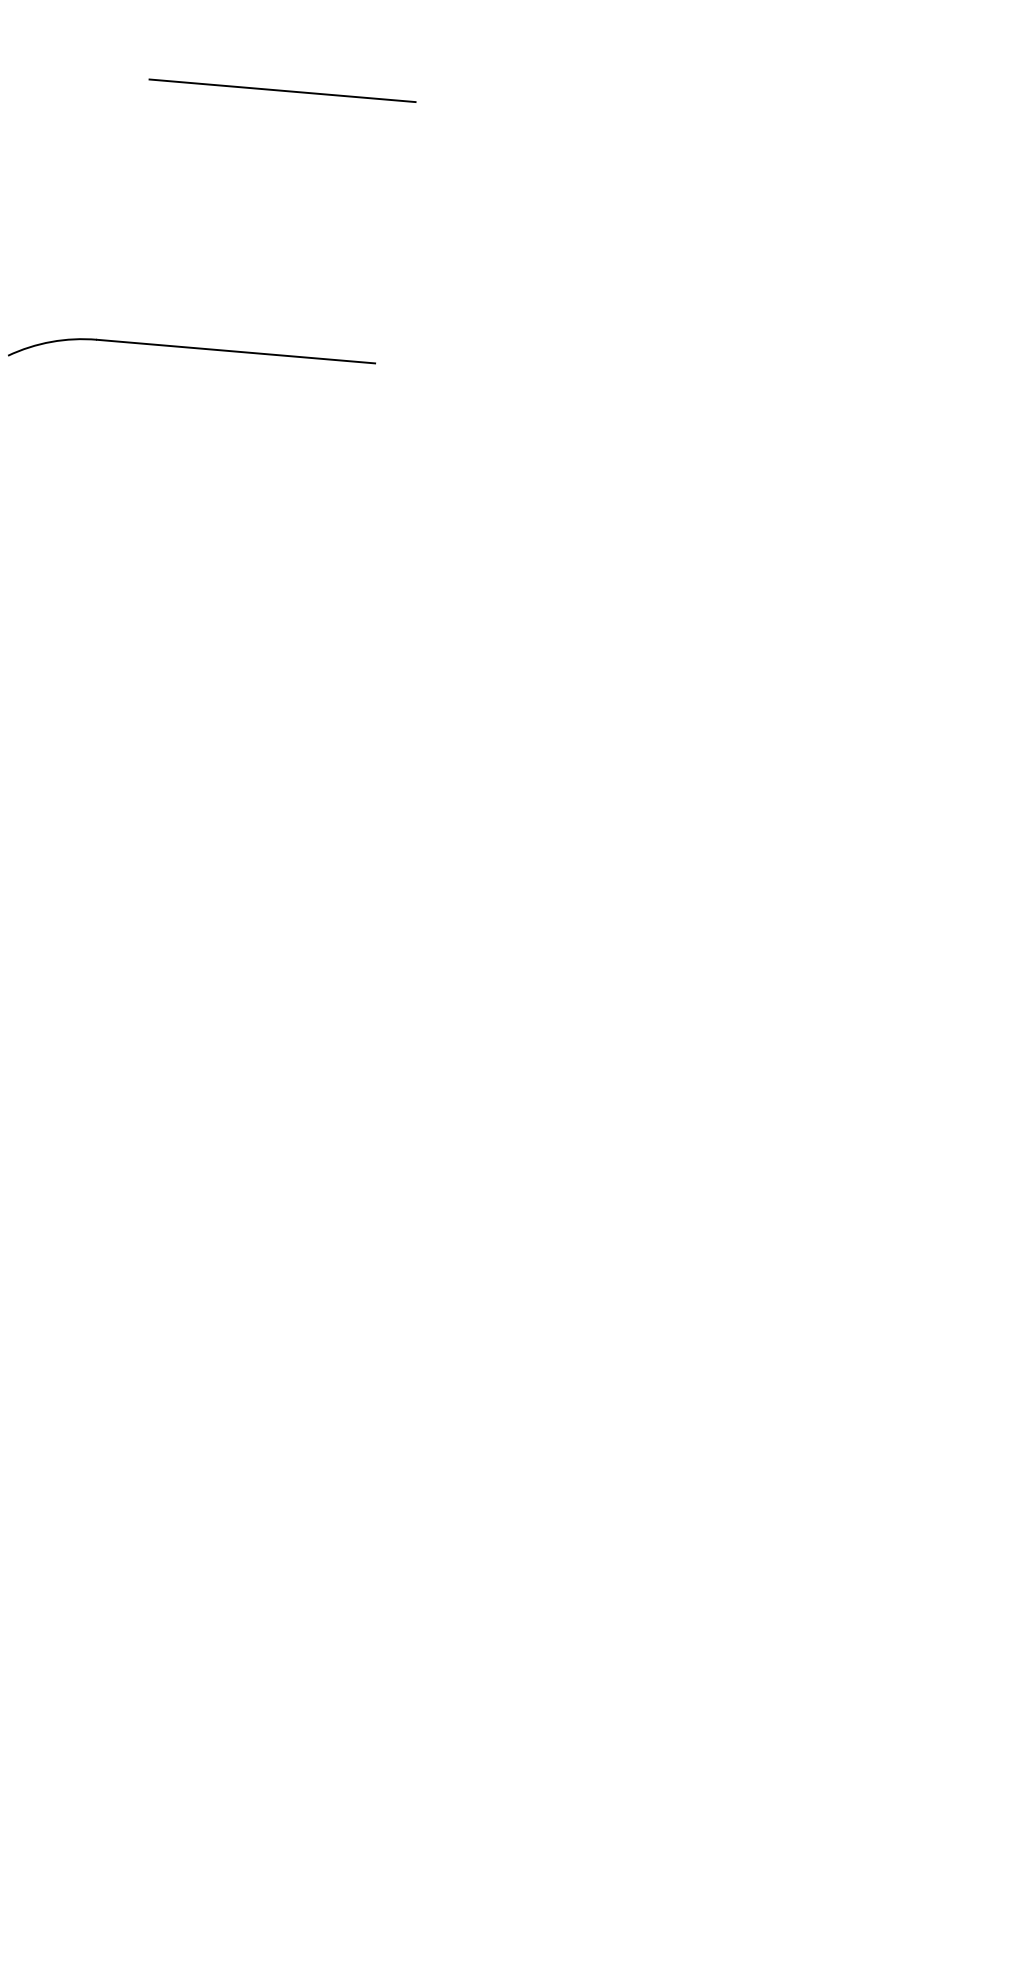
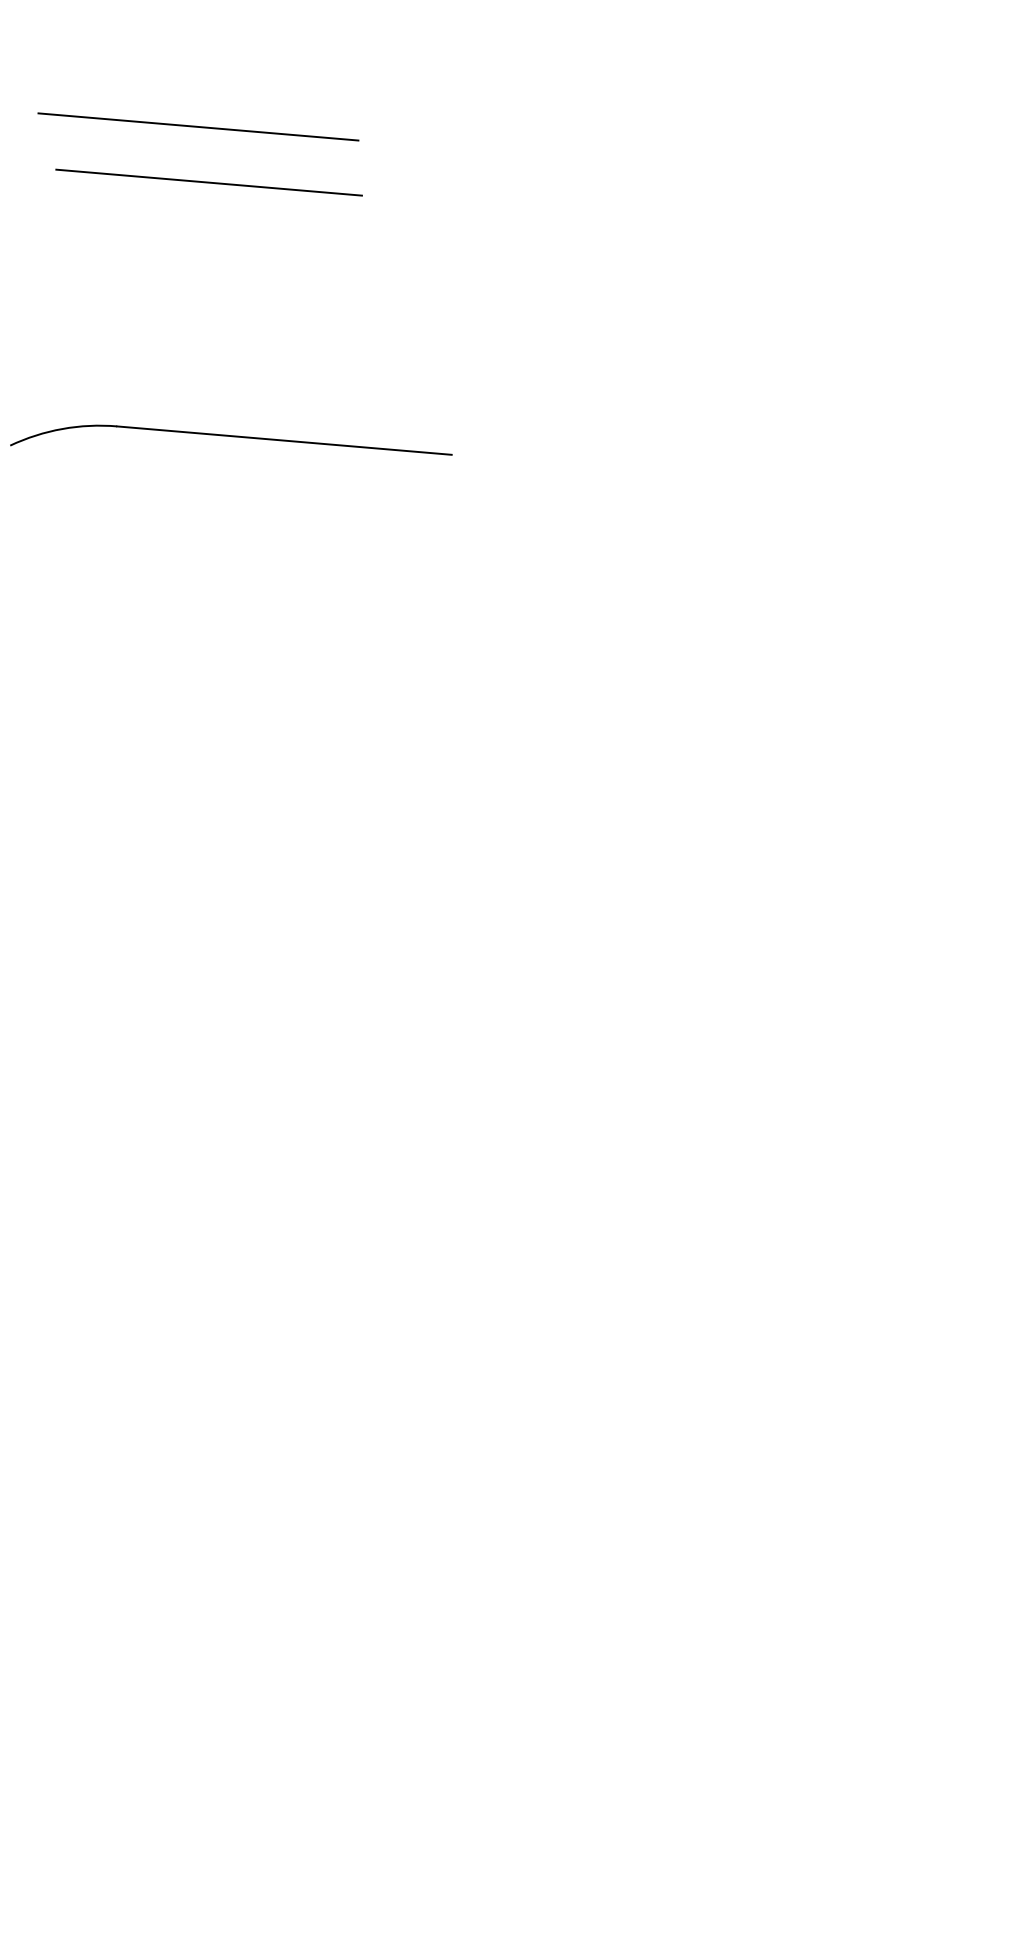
line: (282, 90) -> (198, 126), moved
line: (173, 136) -> (209, 181), added

